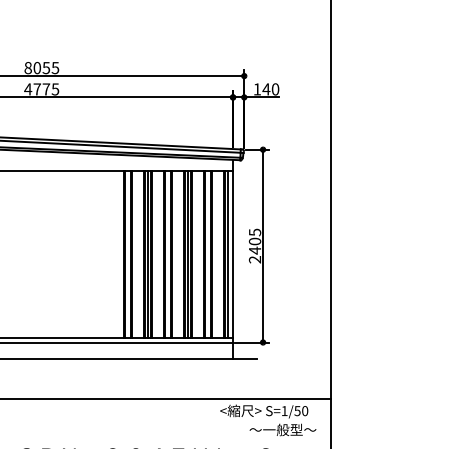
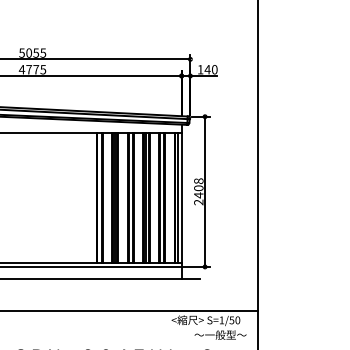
text: (27, 67) -> (21, 52), 8055 -> 5055
text: (254, 232) -> (198, 181), 2405 -> 2408

